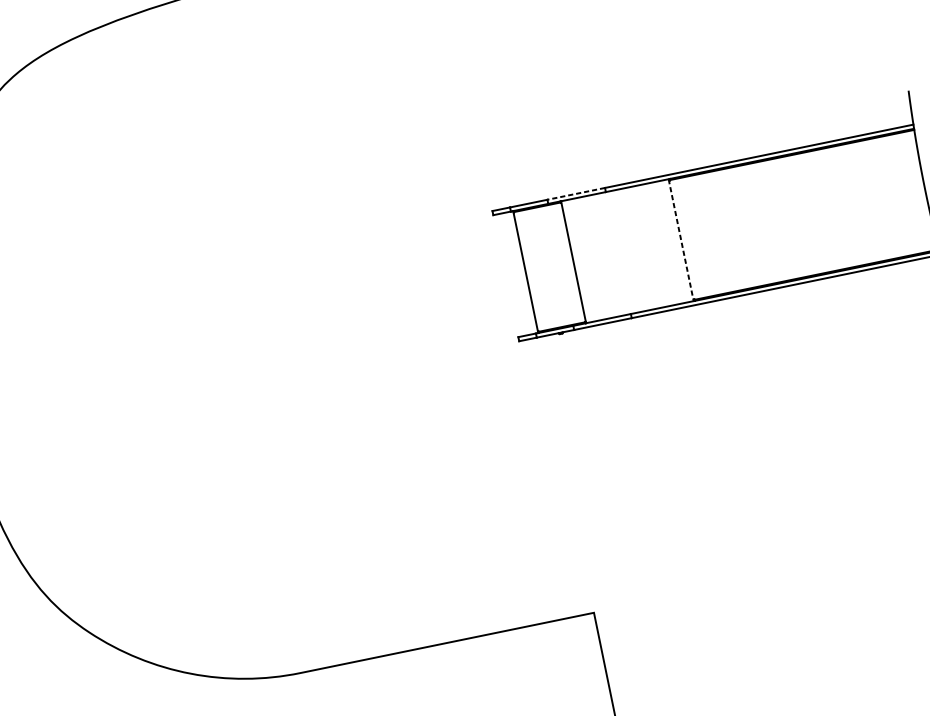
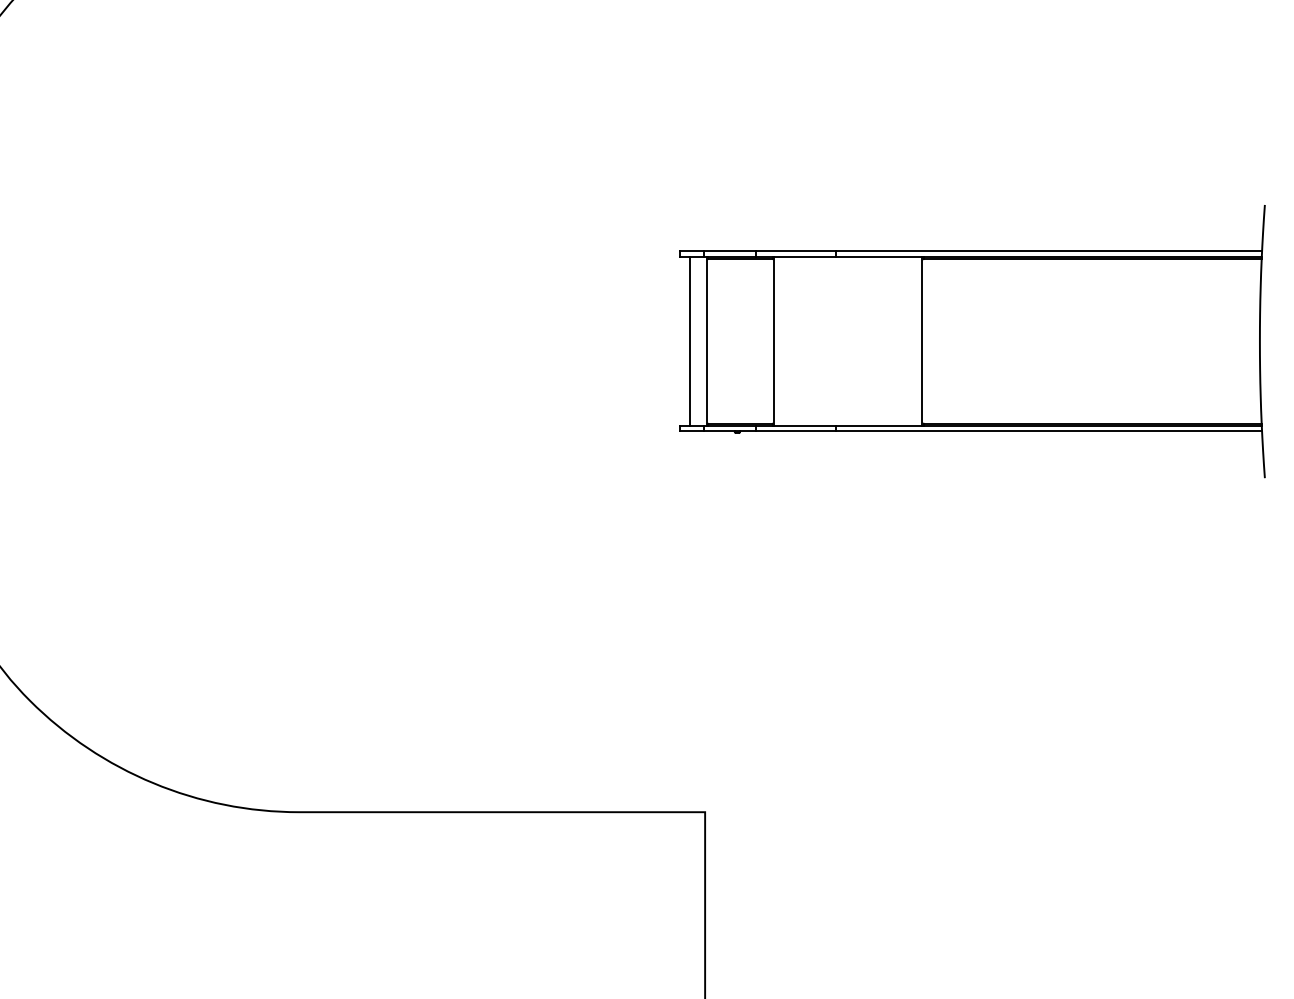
line: (576, 193) -> (795, 251), dashed -> solid
line: (681, 240) -> (922, 341), dashed -> solid
line: (512, 274) -> (689, 341), added

